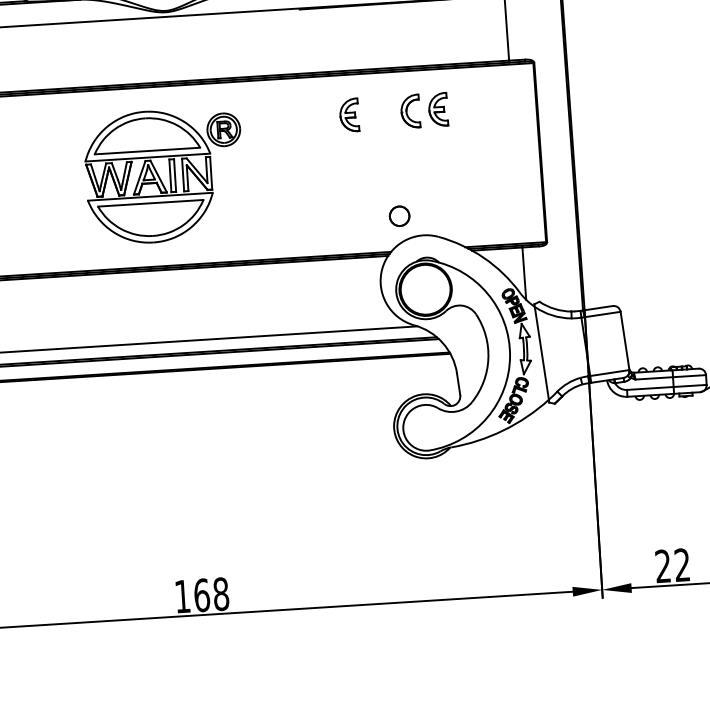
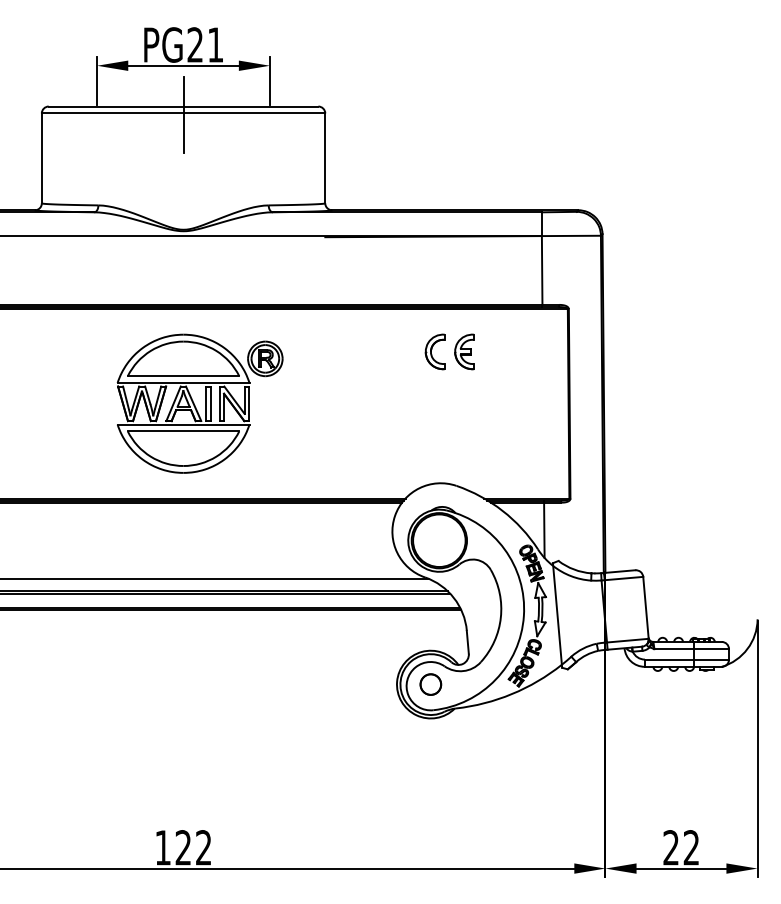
part: (349, 114) -> (370, 351), removed
part: (164, 175) -> (199, 403), moved
part: (399, 216) -> (430, 684), moved
text: (211, 594) -> (193, 847), 168 -> 122

